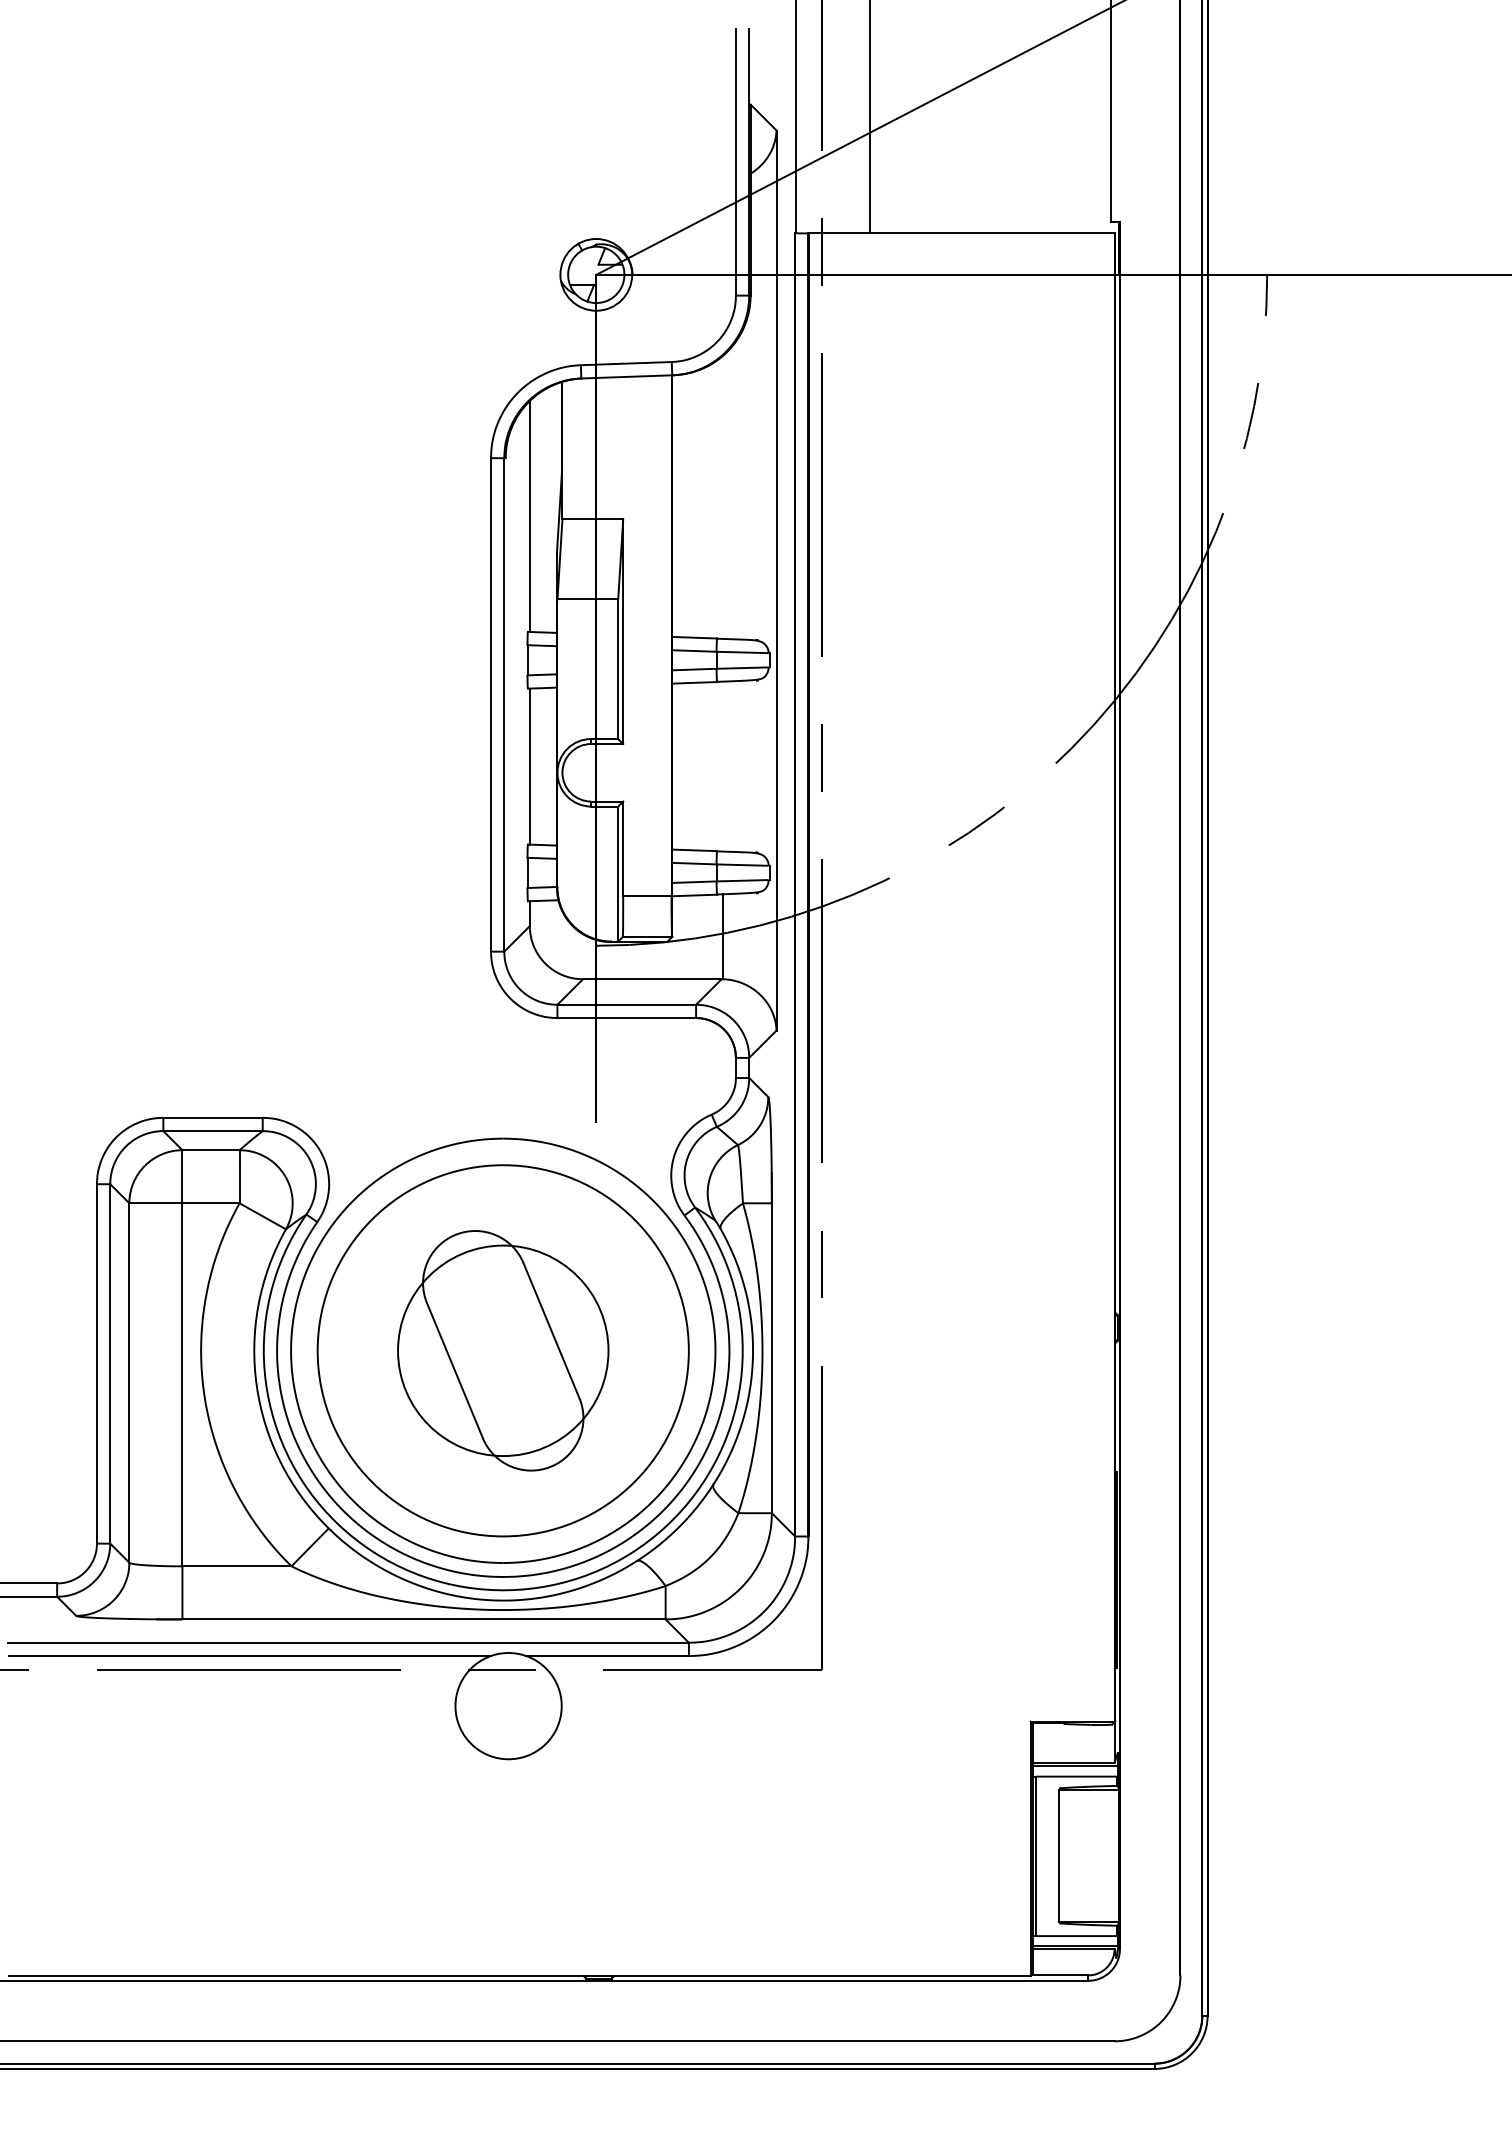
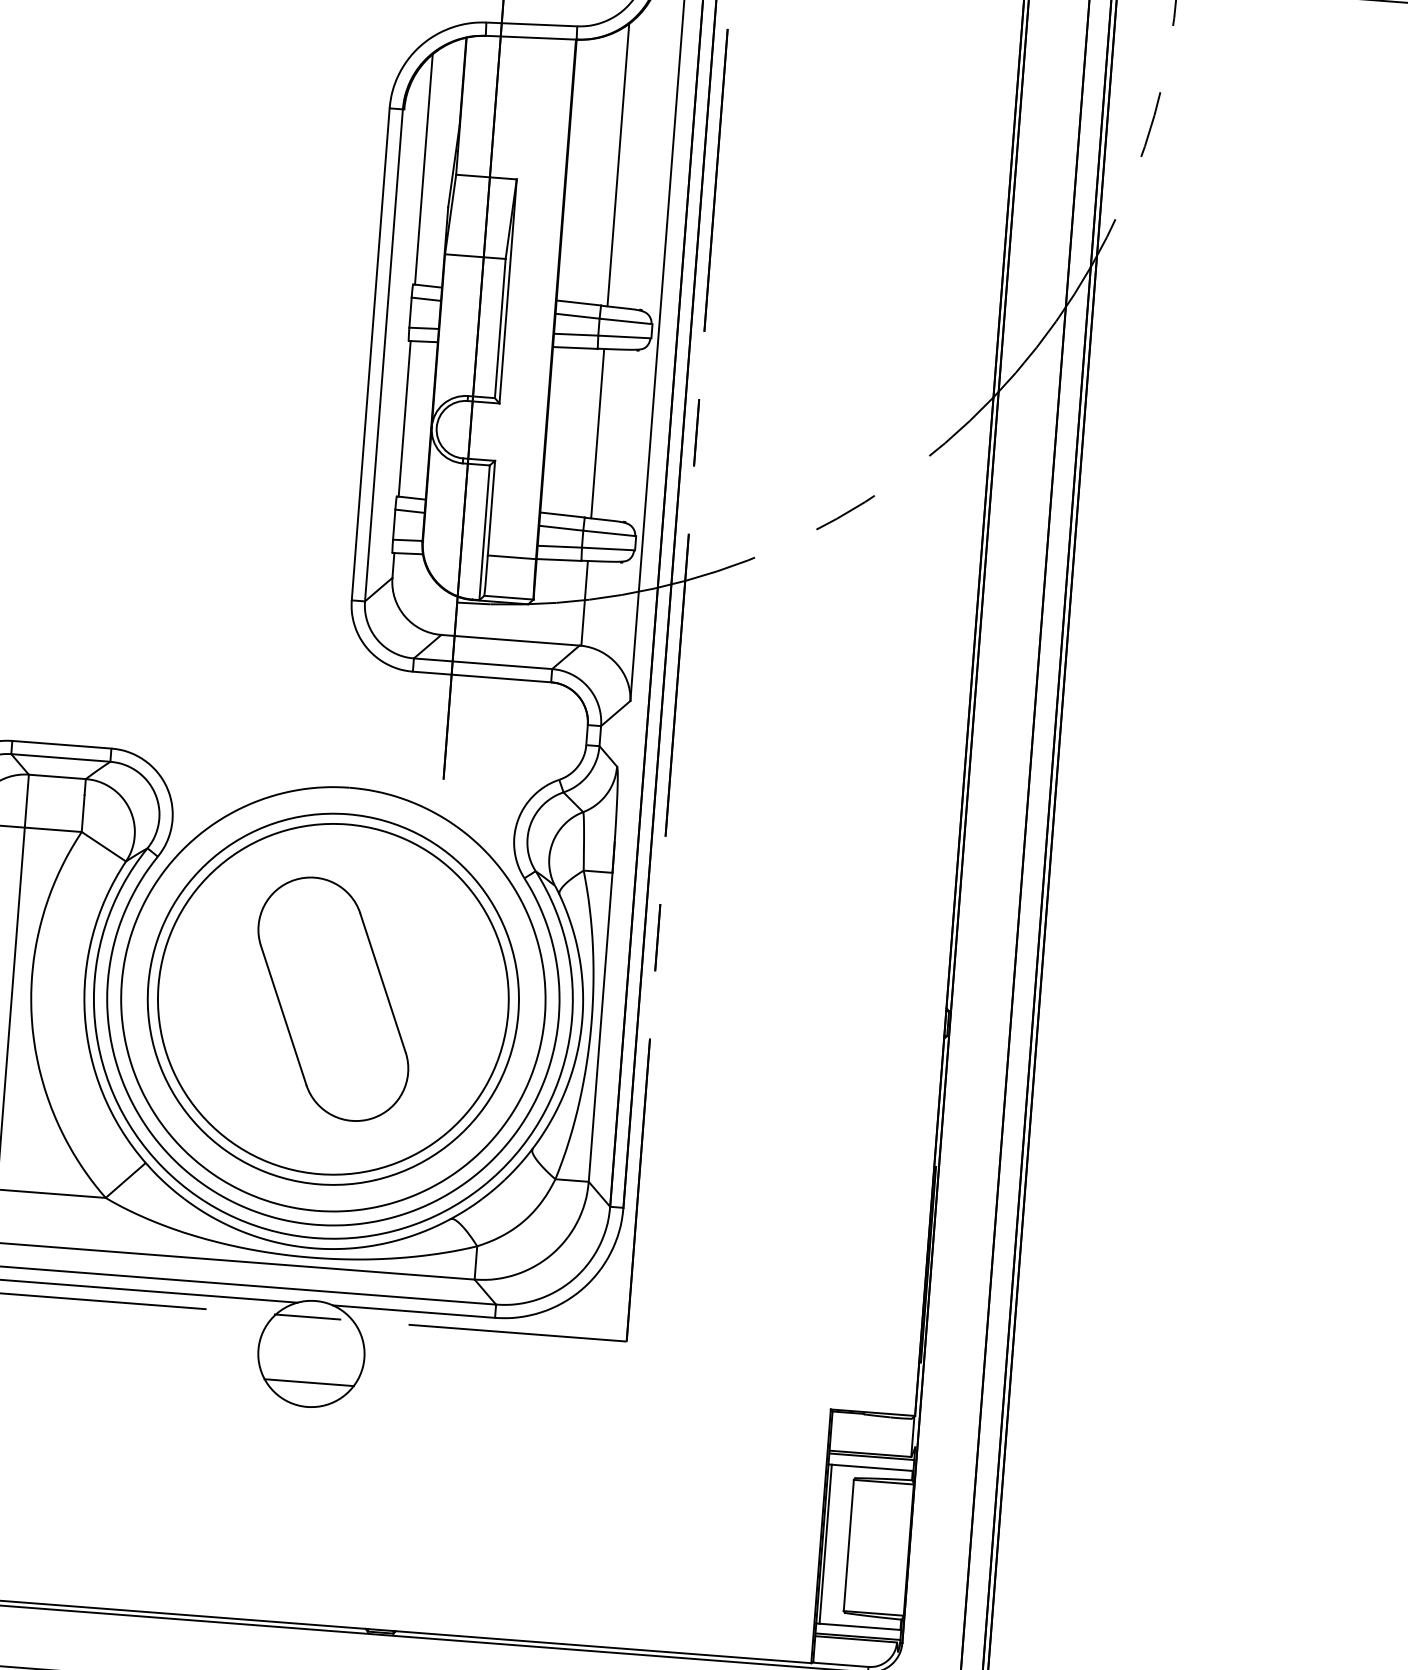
line: (723, 496) -> (618, 164), added
line: (723, 766) -> (597, 433), added
circle: (502, 1350) -> (332, 998), size x1.67
line: (508, 1734) -> (309, 1382), added

